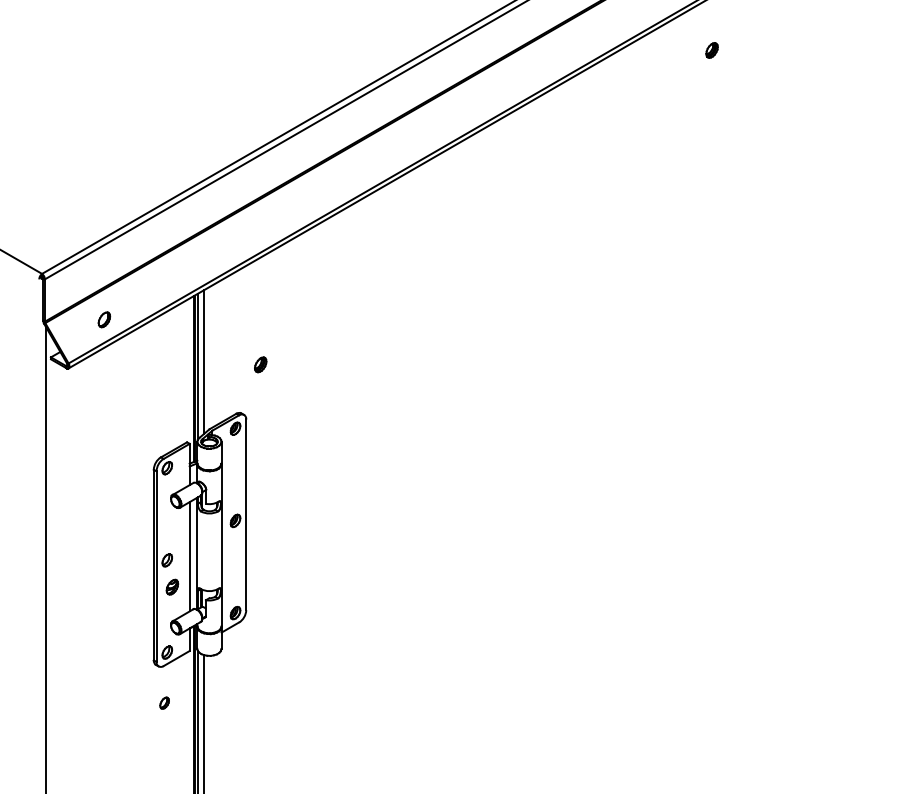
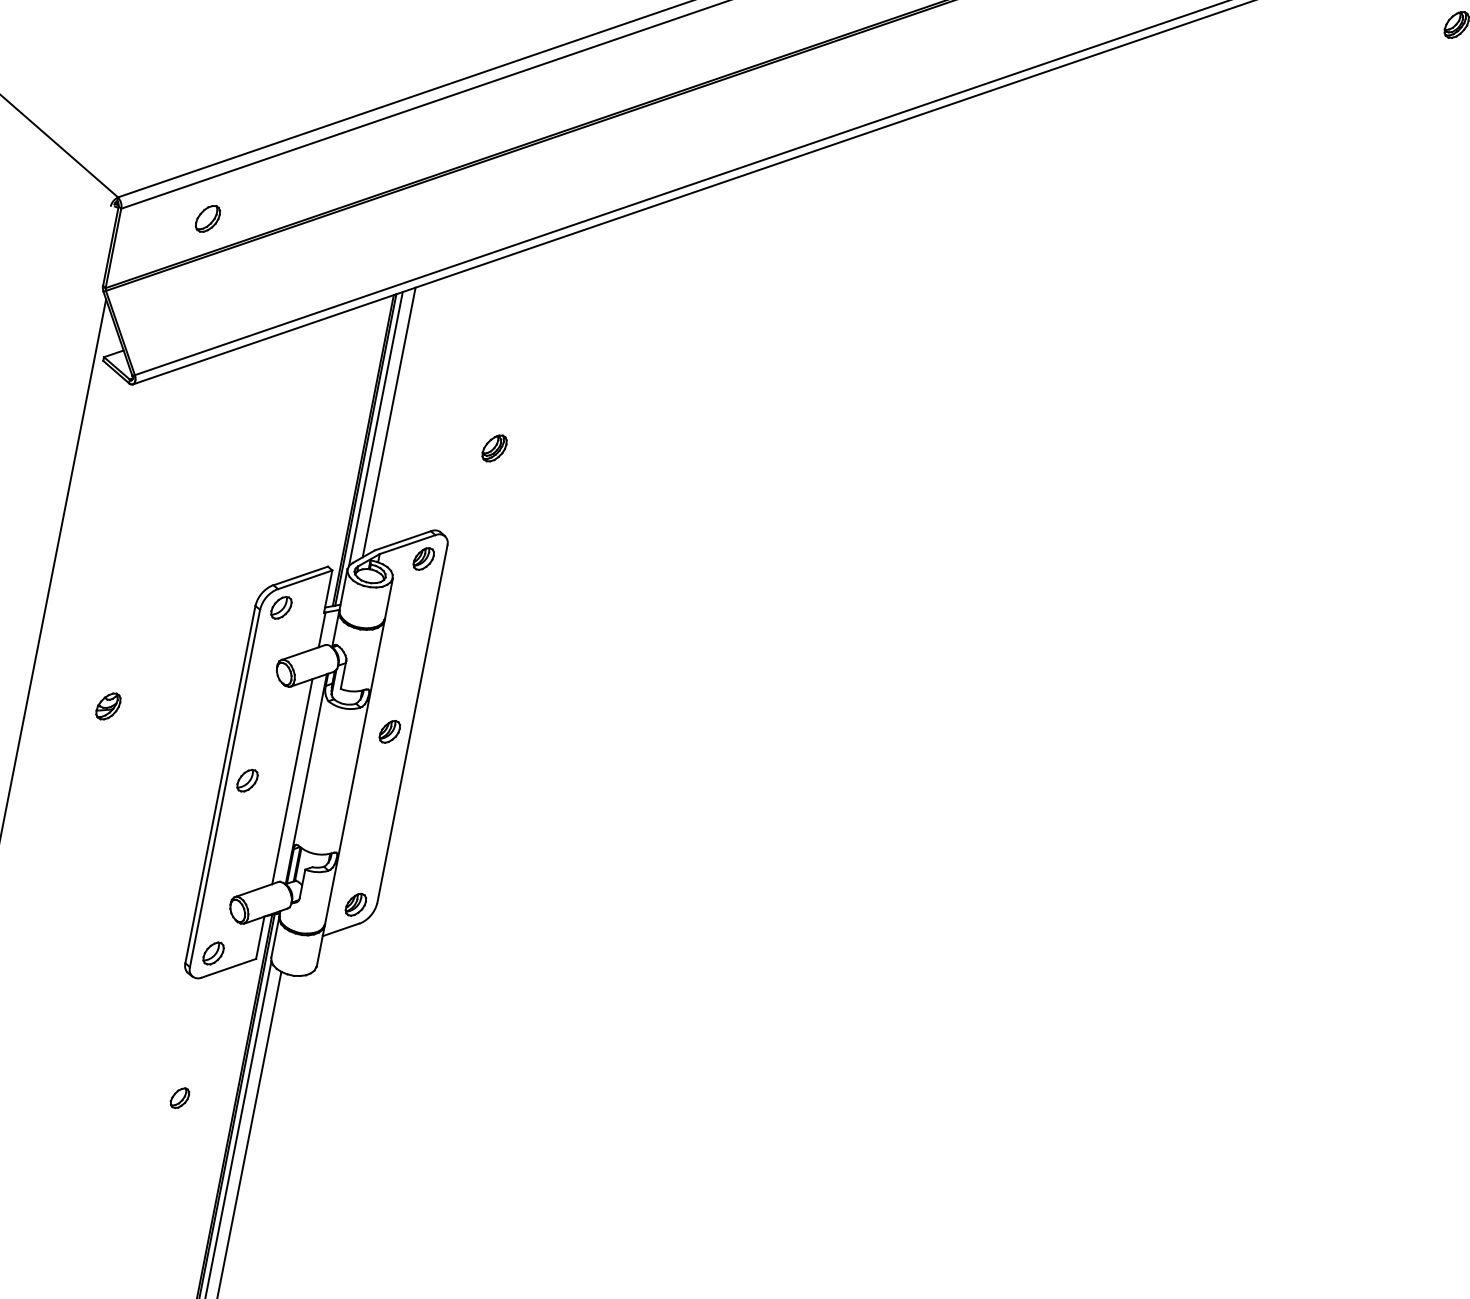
part: (104, 319) -> (208, 218), moved
part: (172, 586) -> (108, 705), moved
part: (164, 702) -> (180, 1096), moved

